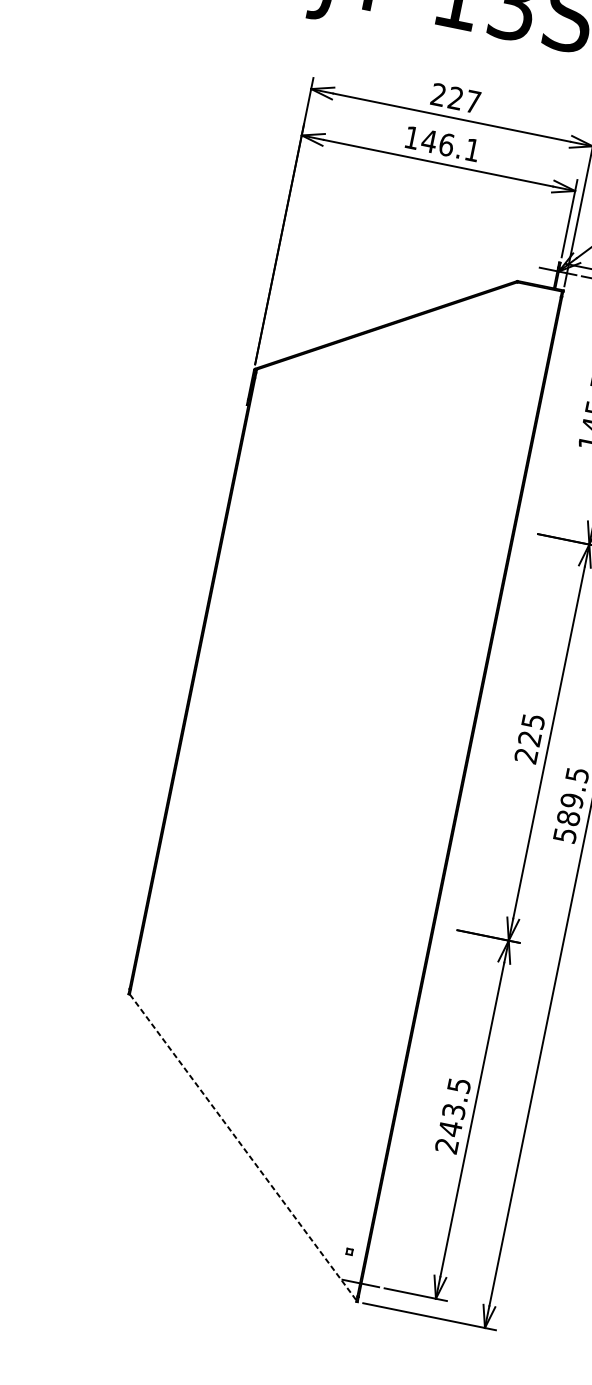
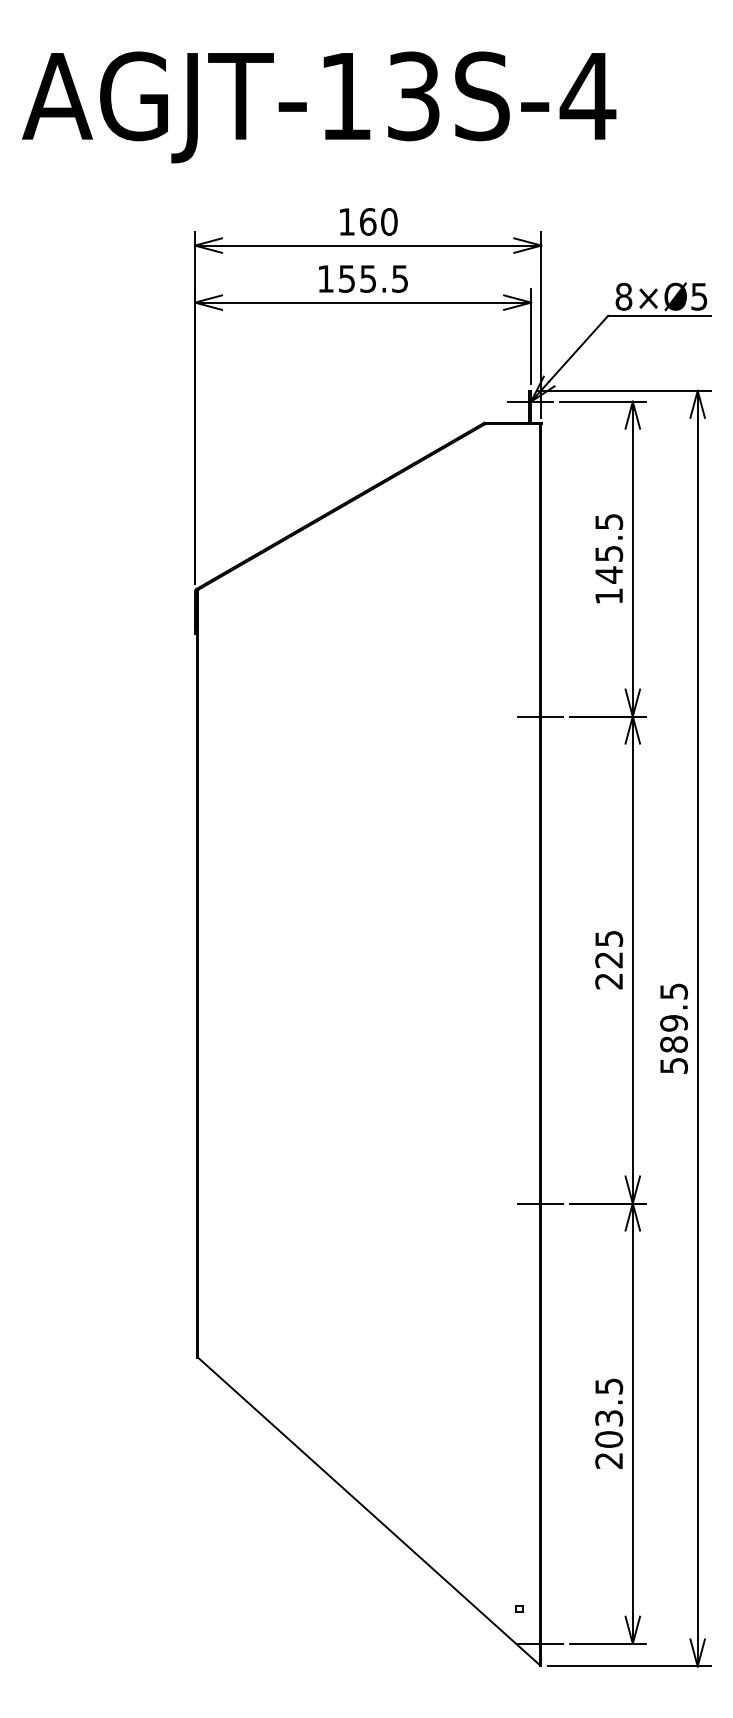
text: (455, 97) -> (367, 221), 227 -> 160
text: (450, 145) -> (372, 278), 146.1 -> 155.5
line: (513, 529) -> (539, 716), added
line: (432, 925) -> (539, 1203), added
text: (450, 1128) -> (609, 1439), 243.5 -> 203.5
line: (243, 1147) -> (369, 1511), dashed -> solid

